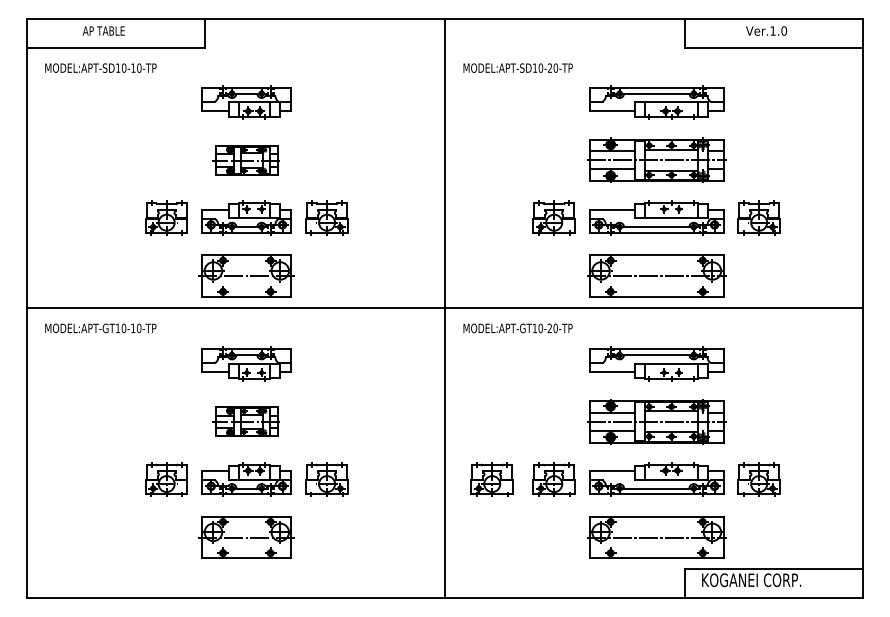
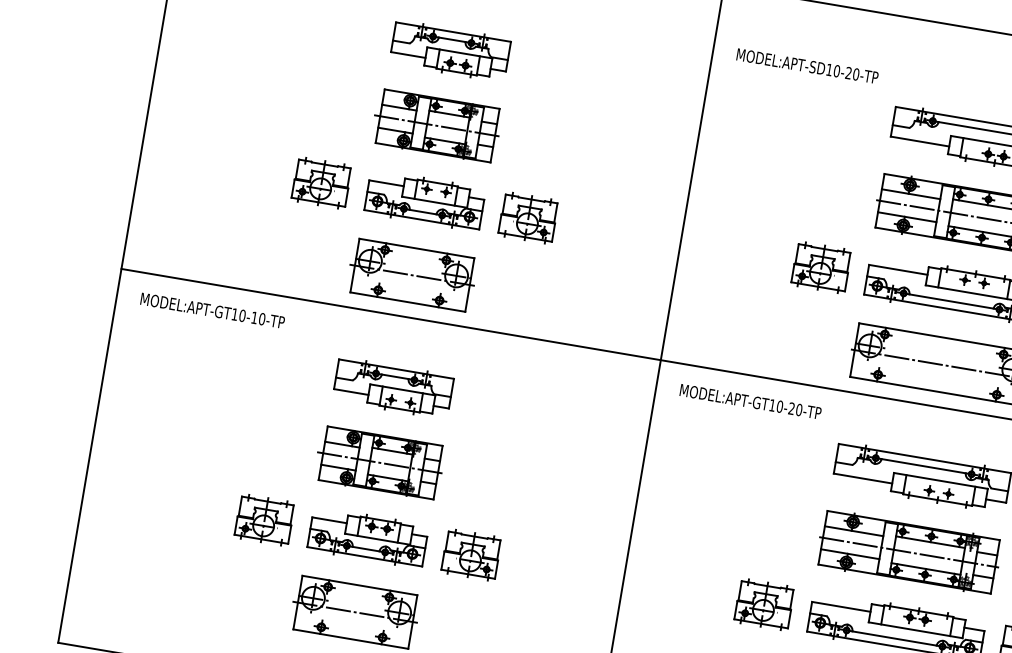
part: (246, 160) -> (437, 126), size x1.43
part: (246, 421) -> (380, 462), size x1.43
part: (491, 479) -> (683, 590), removed

